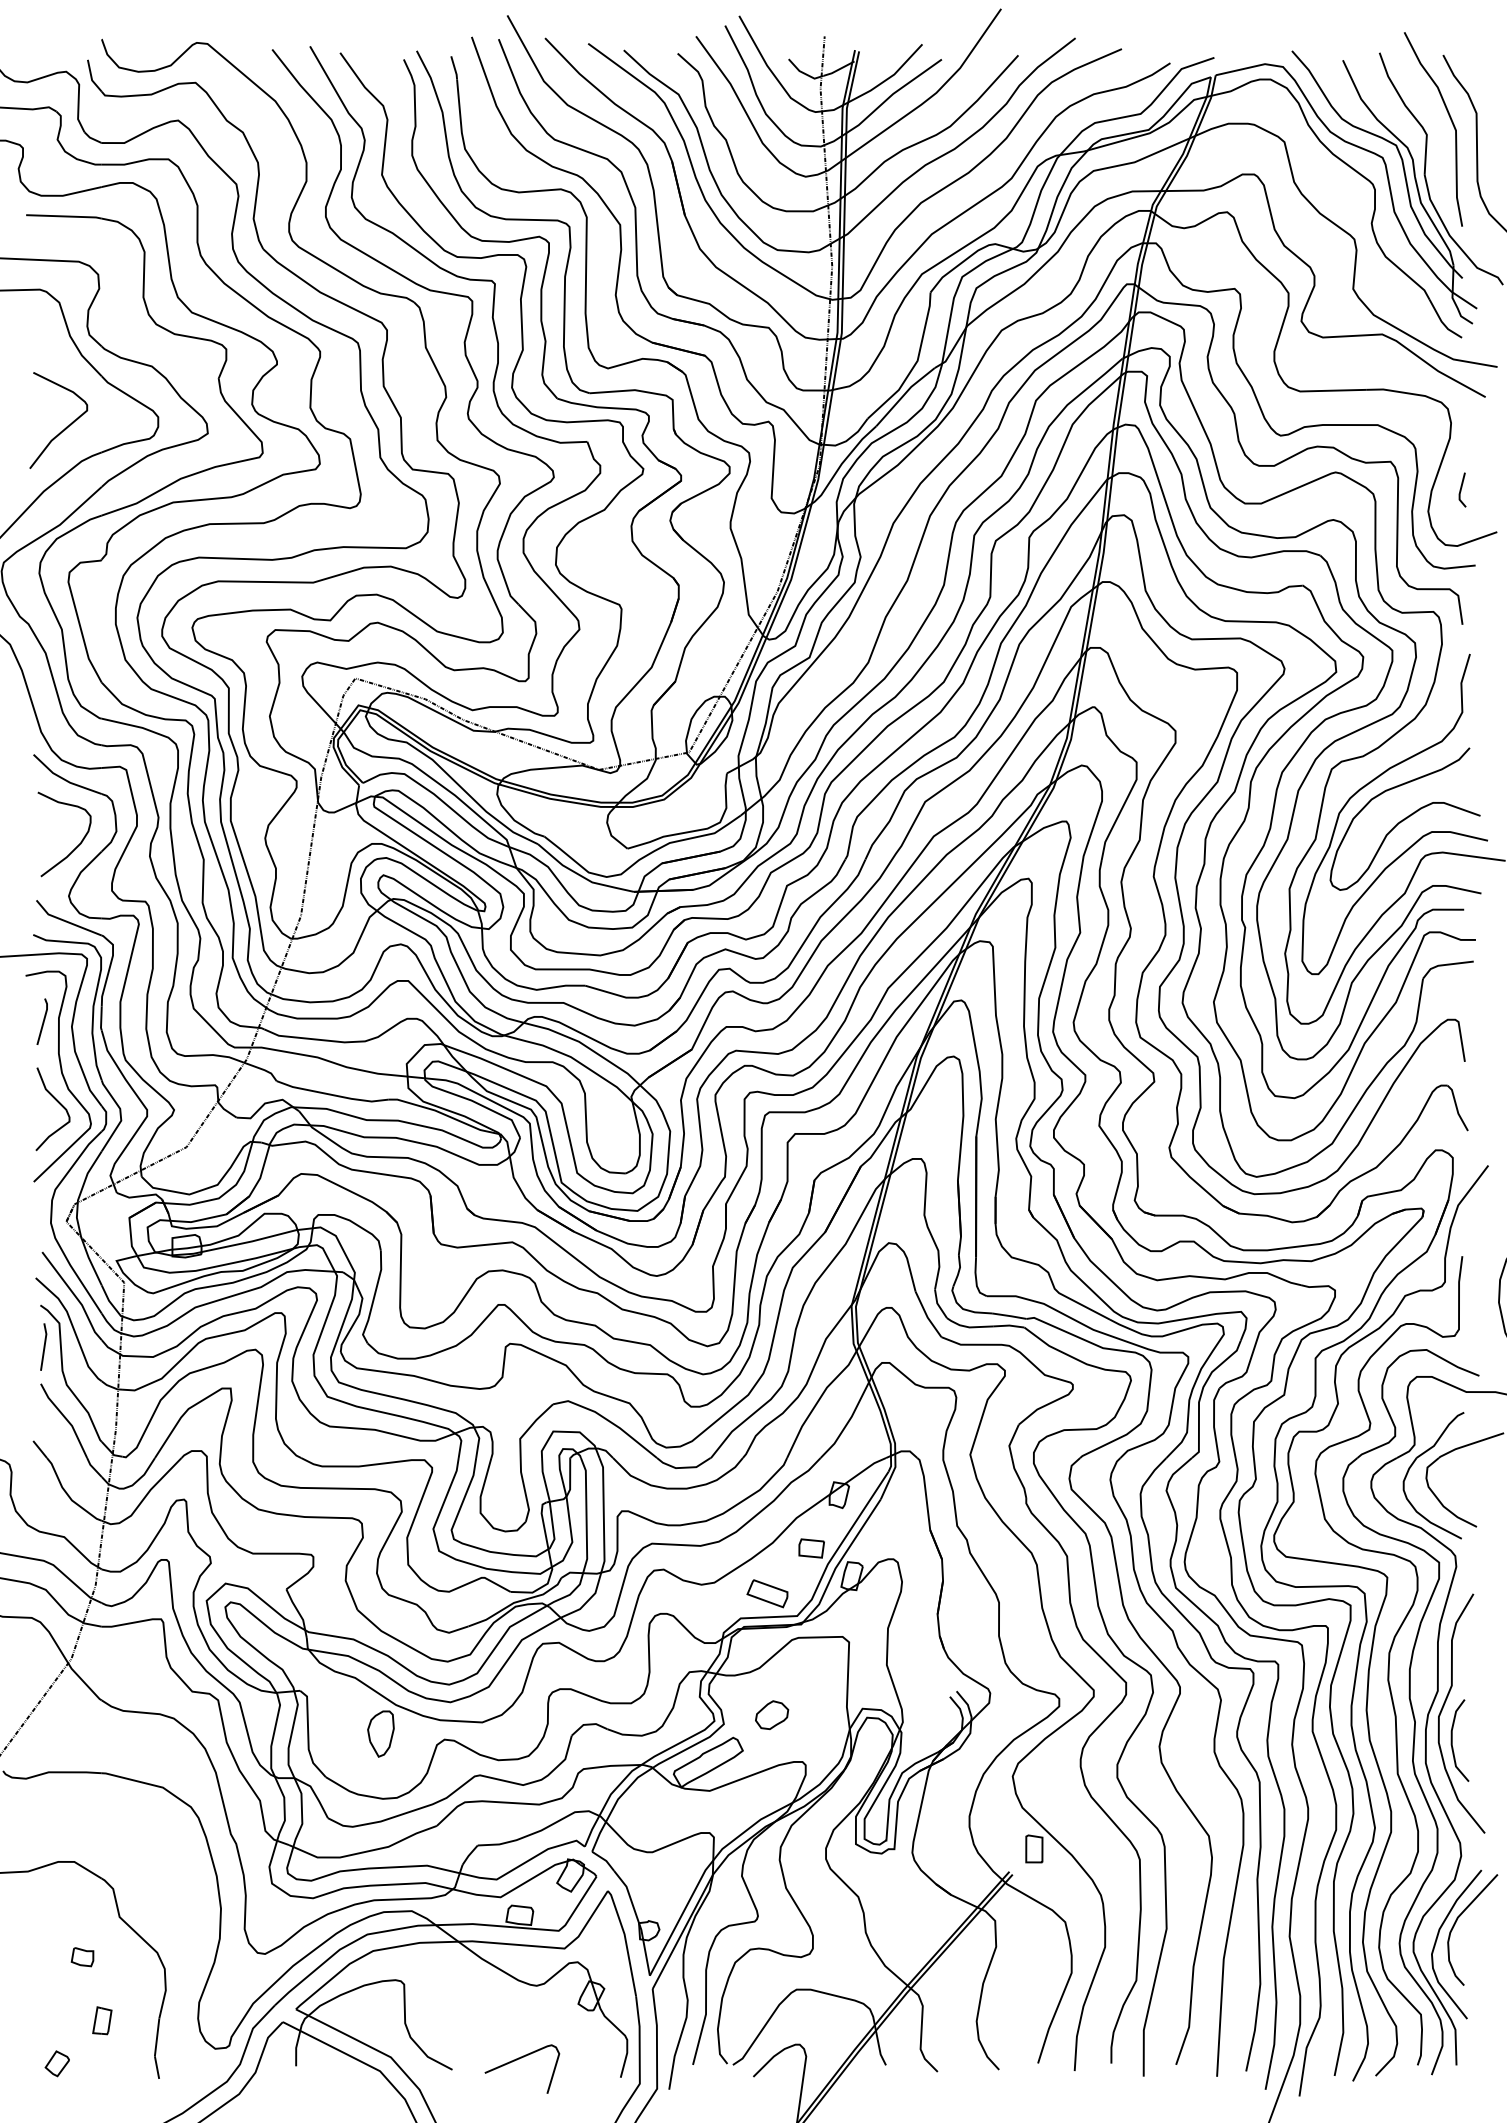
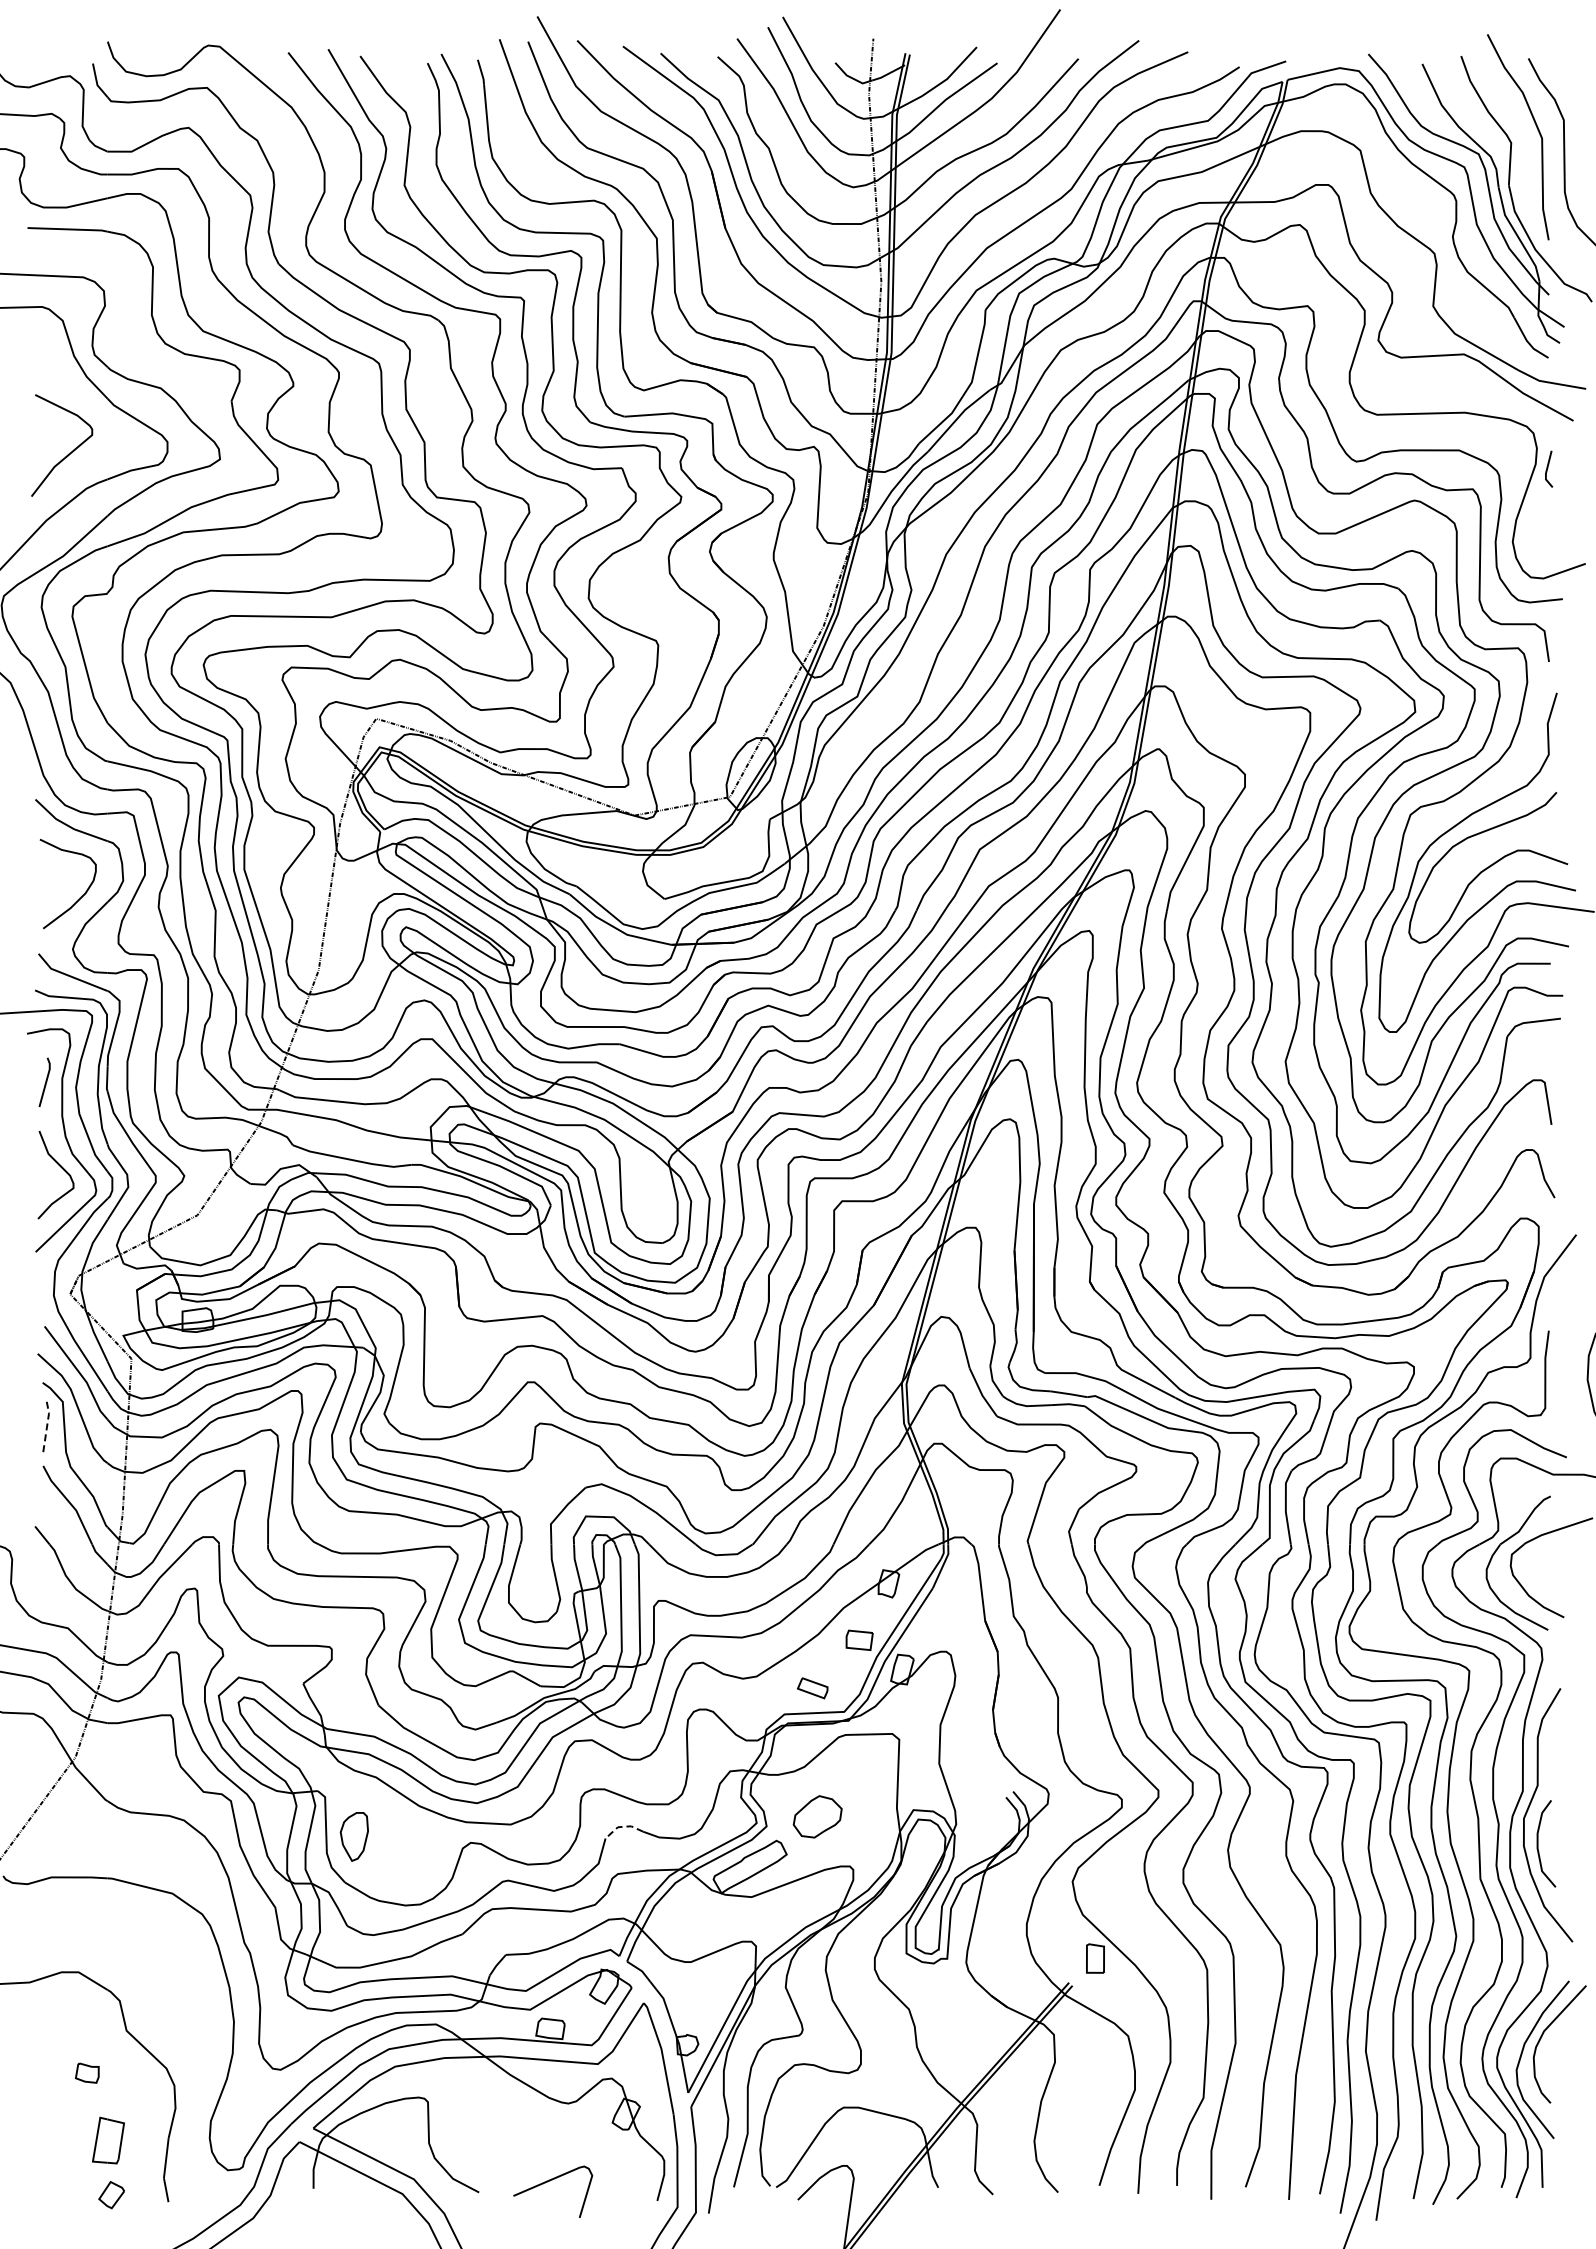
line: (1462, 489) -> (1548, 468), moved
line: (44, 1345) -> (47, 1425), solid -> dashed
part: (767, 1593) -> (812, 1688), size x0.7
part: (771, 1714) -> (817, 1816), size x1.4
line: (587, 1724) -> (622, 1826), solid -> dashed
part: (380, 1733) -> (353, 1836), moved
part: (101, 2020) -> (107, 2140), size x1.6
part: (57, 2064) -> (111, 2195), moved

